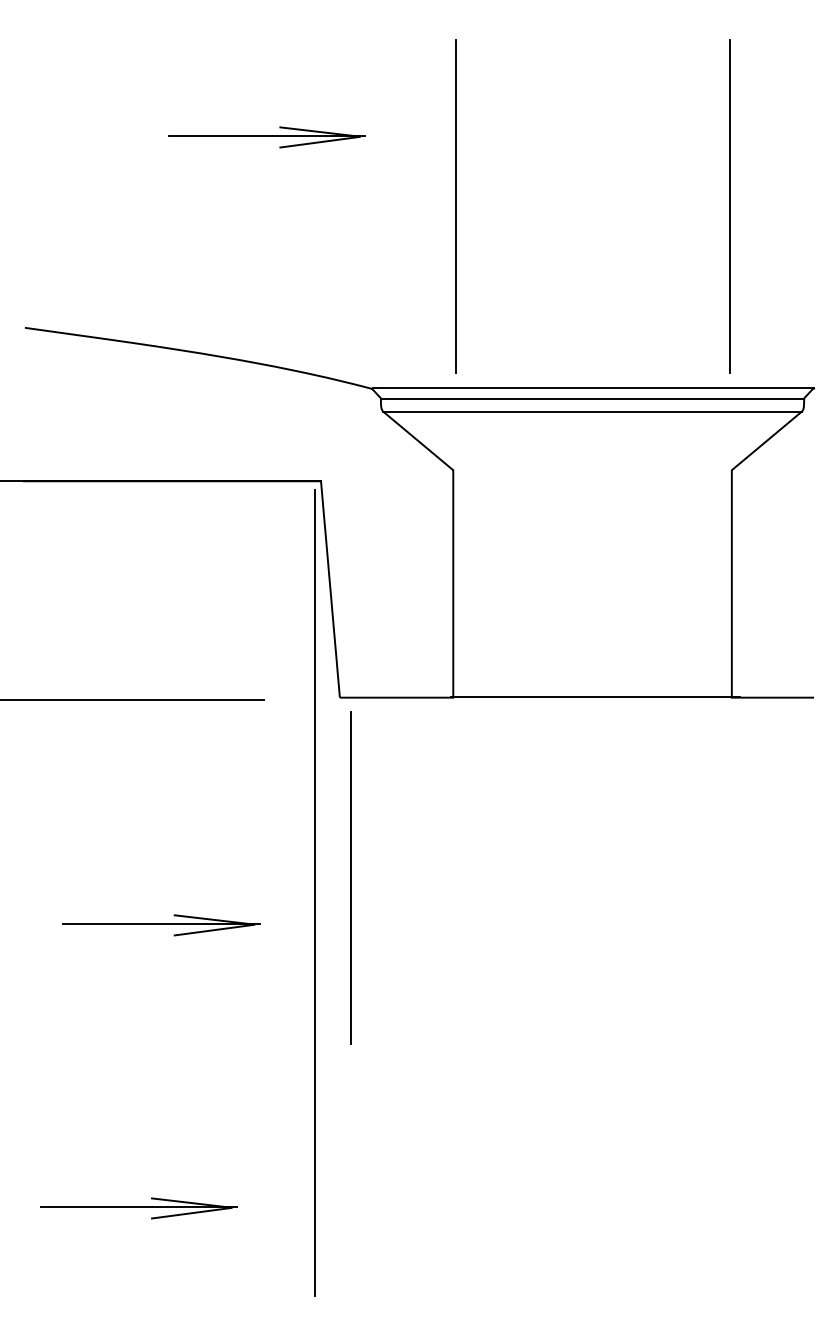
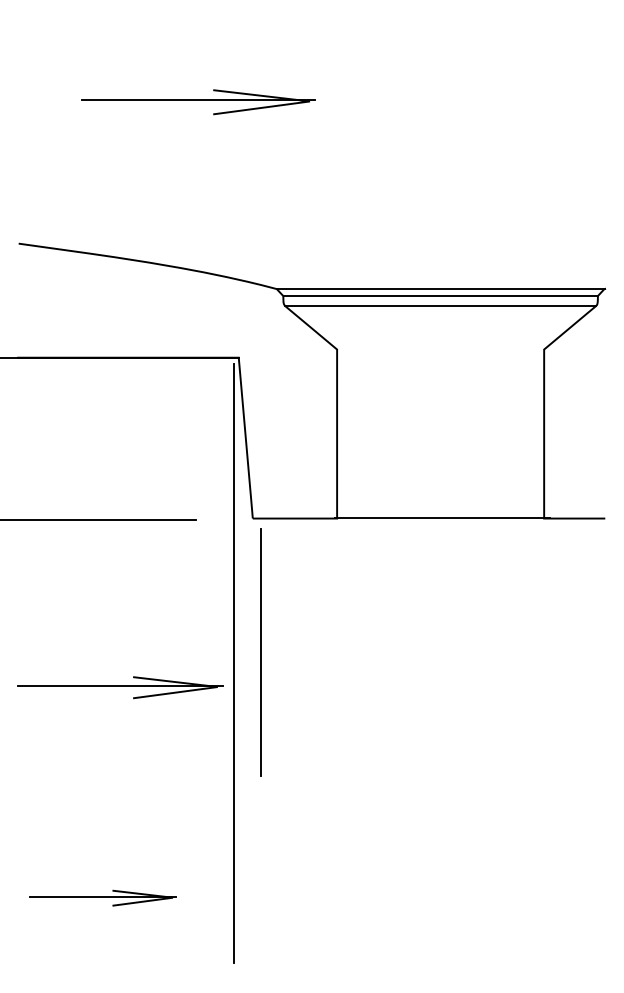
part: (266, 136) -> (198, 101), size x1.6
line: (456, 206) -> (339, 153), removed
line: (729, 206) -> (542, 153), removed
part: (160, 924) -> (119, 687), size x1.4

